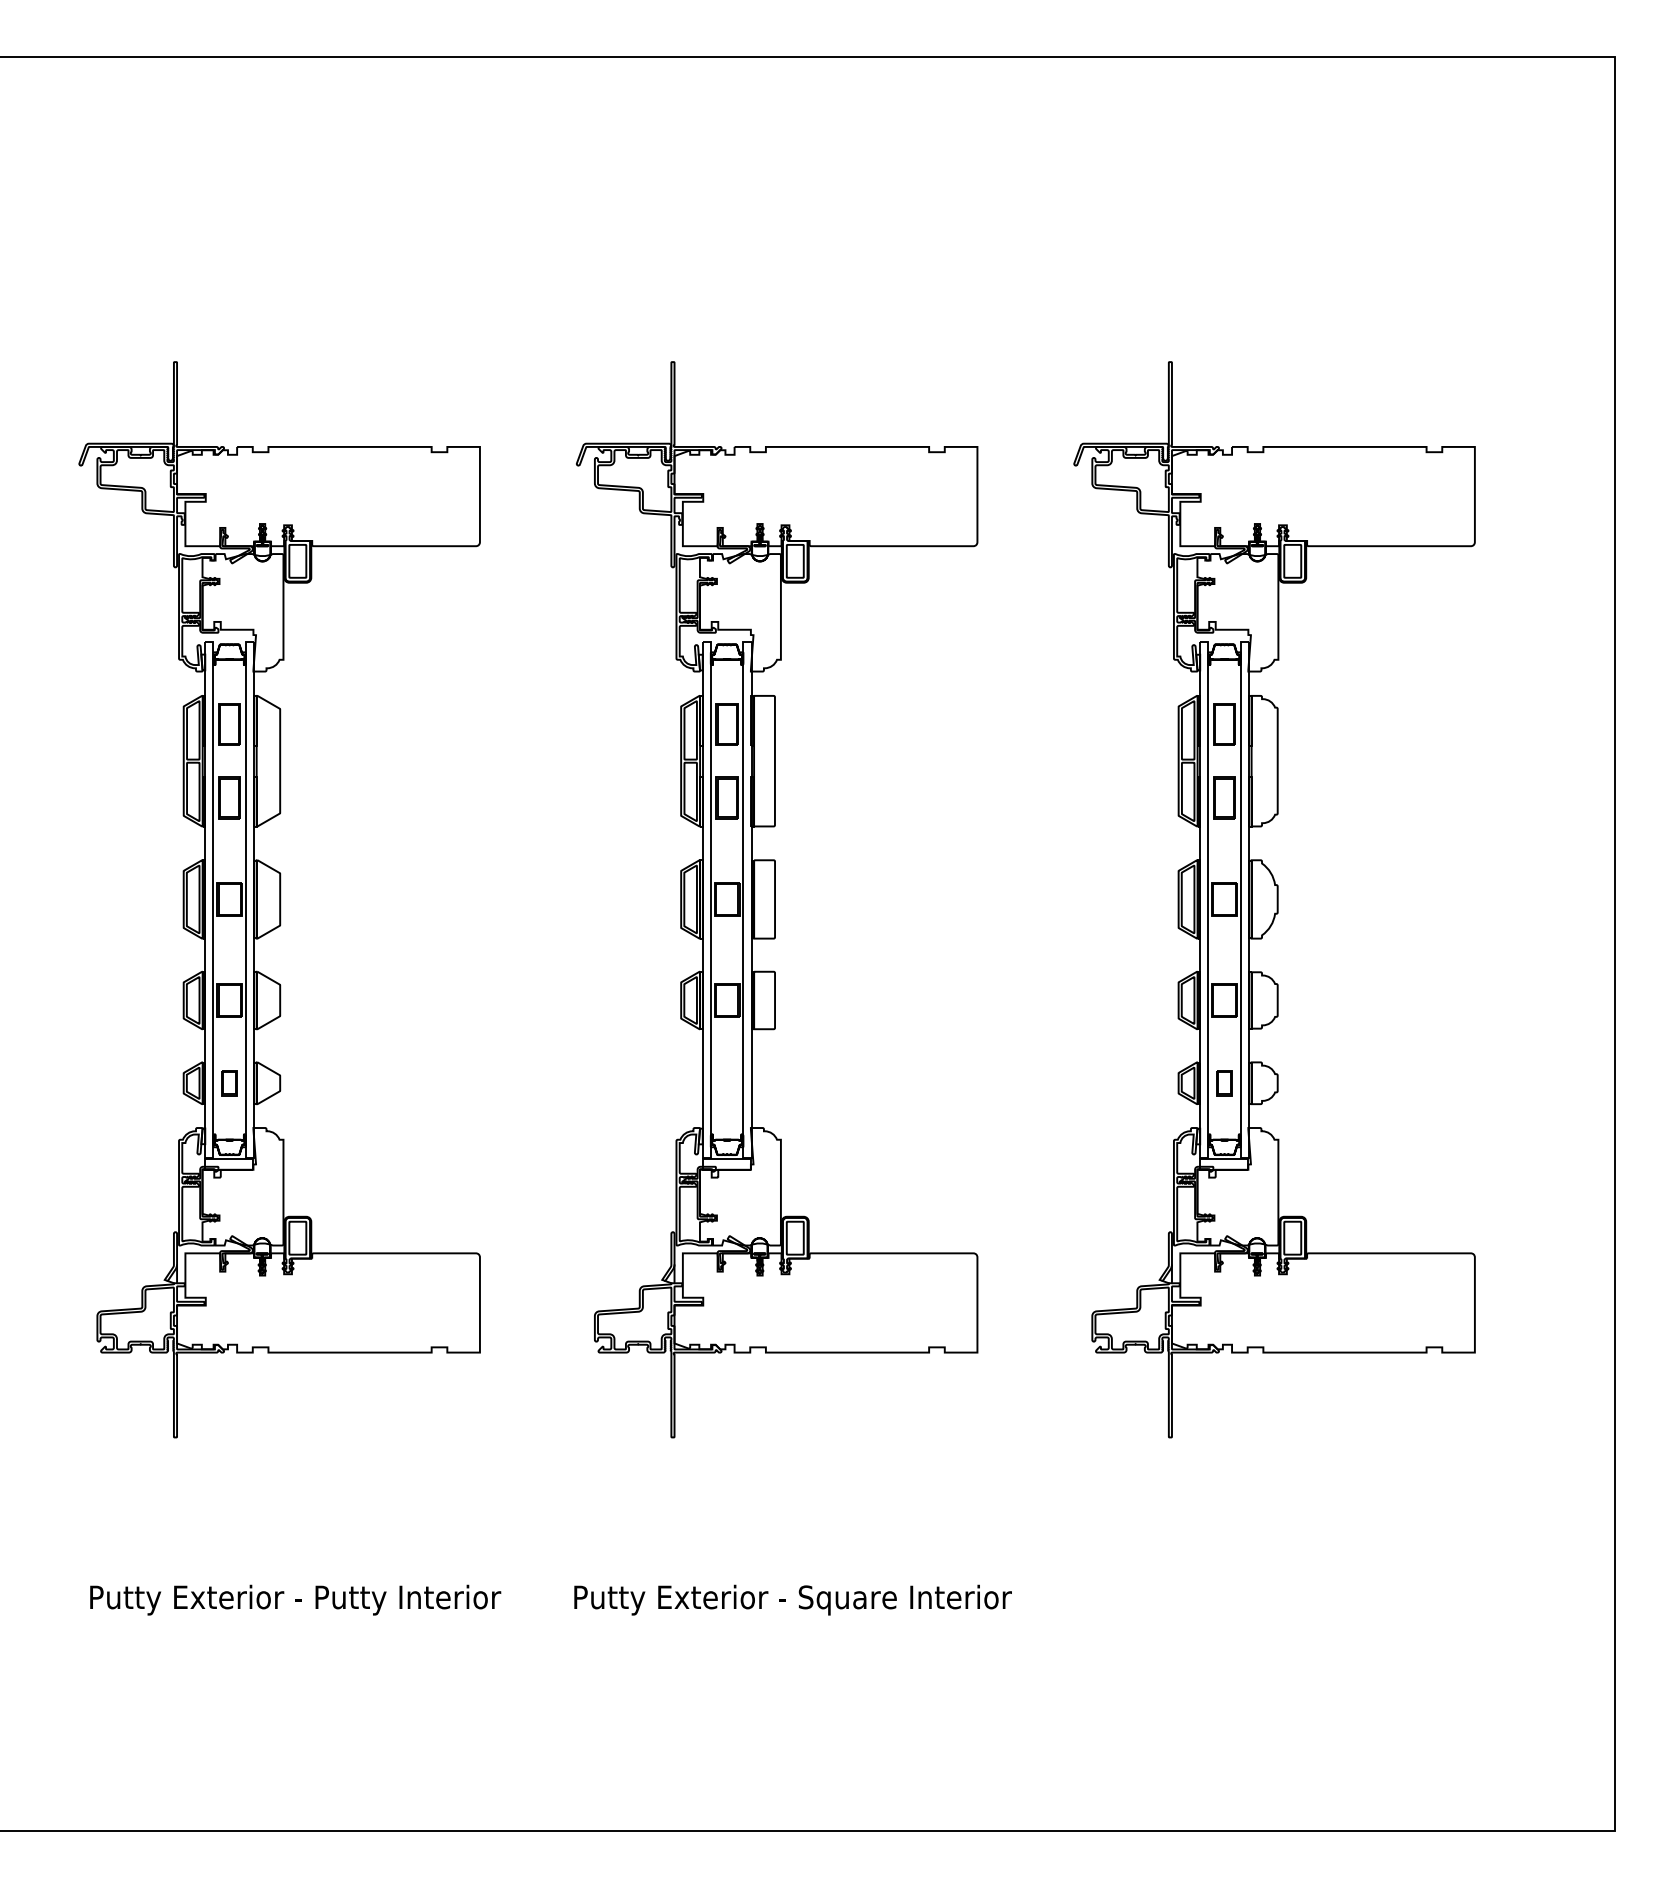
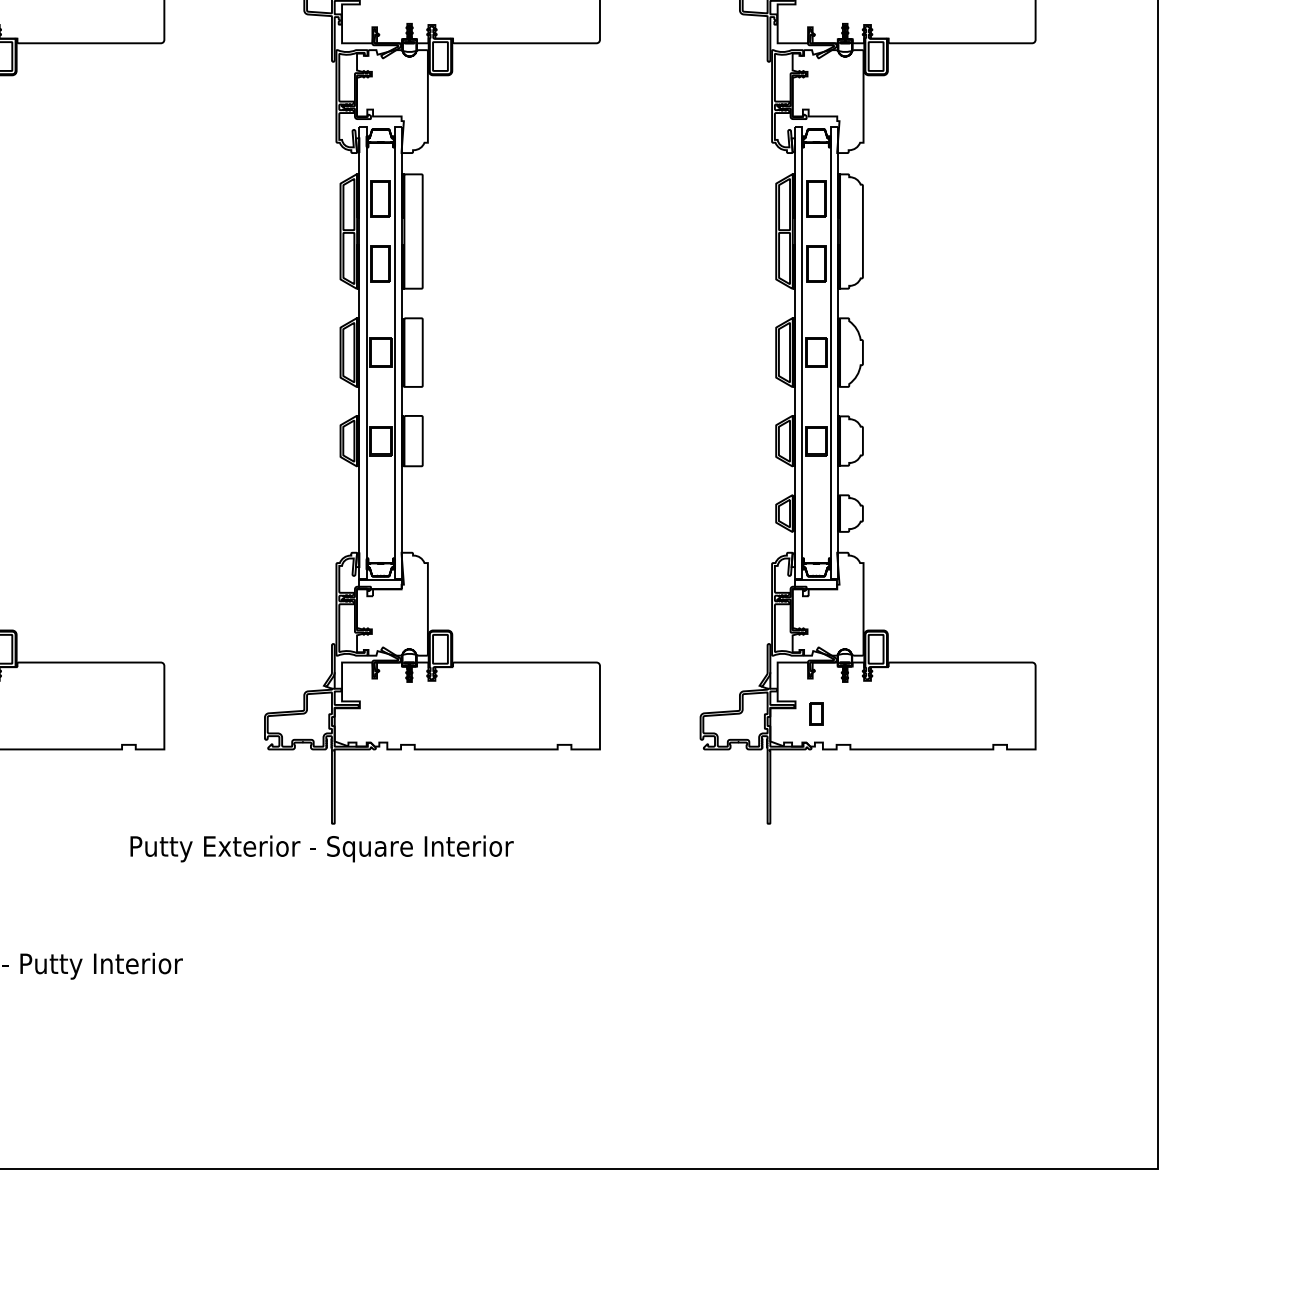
part: (1224, 1083) -> (816, 714), moved
text: (792, 1599) -> (321, 848), moved

